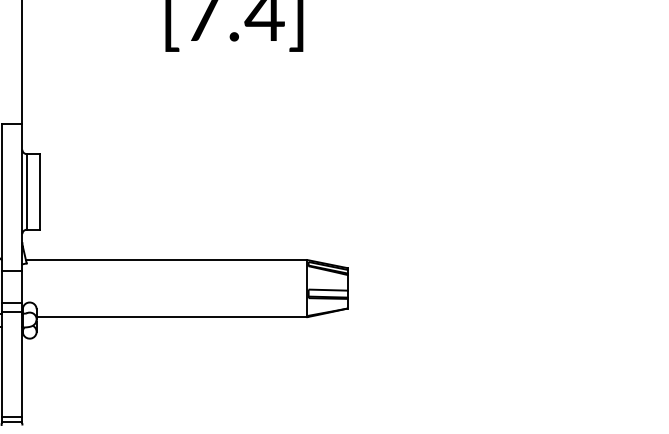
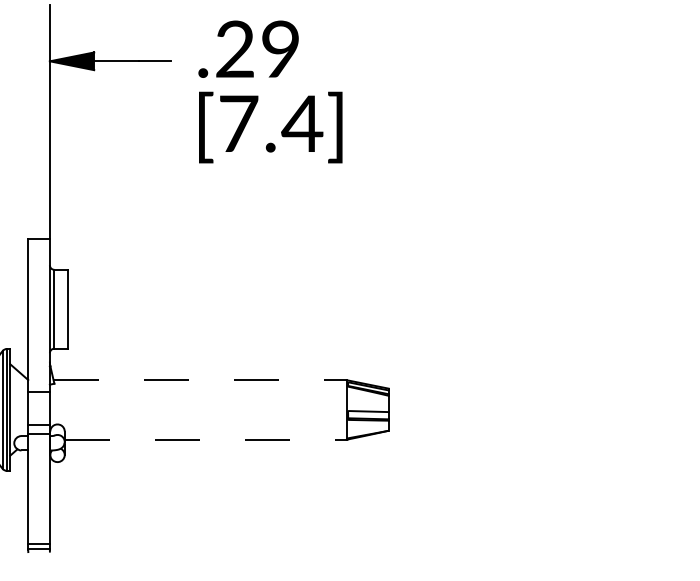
line: (166, 260) -> (200, 380), solid -> dashed
line: (172, 316) -> (206, 439), solid -> dashed

